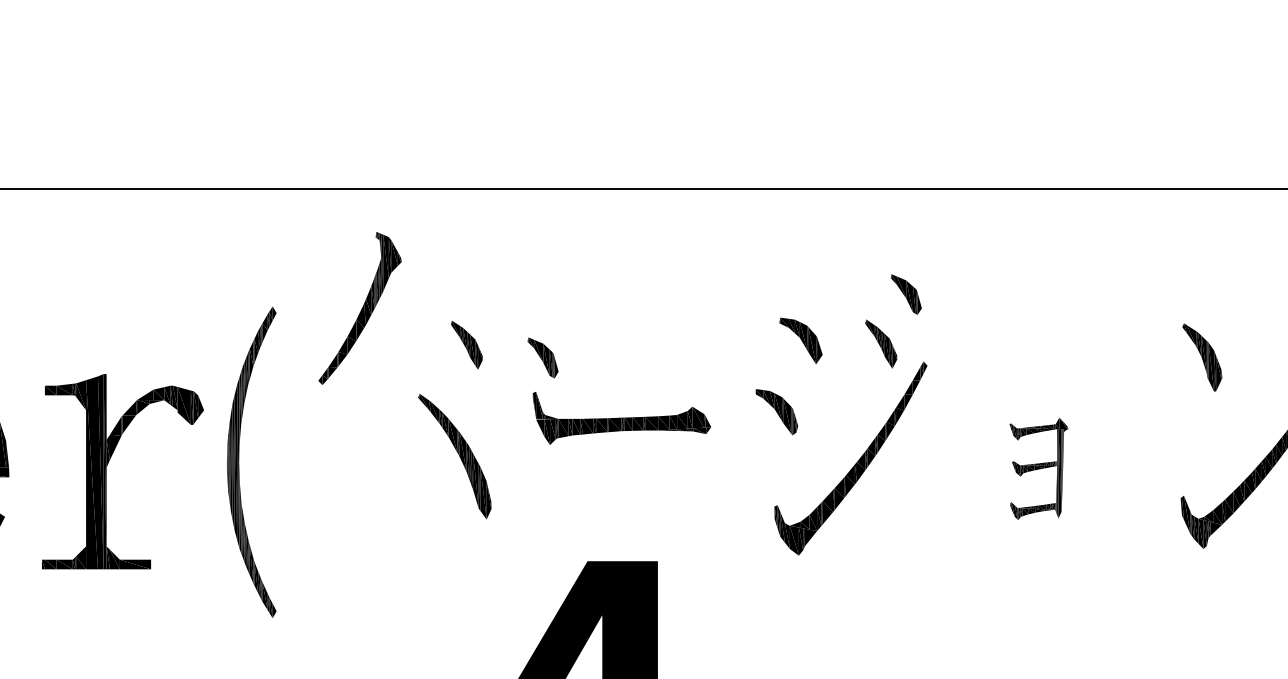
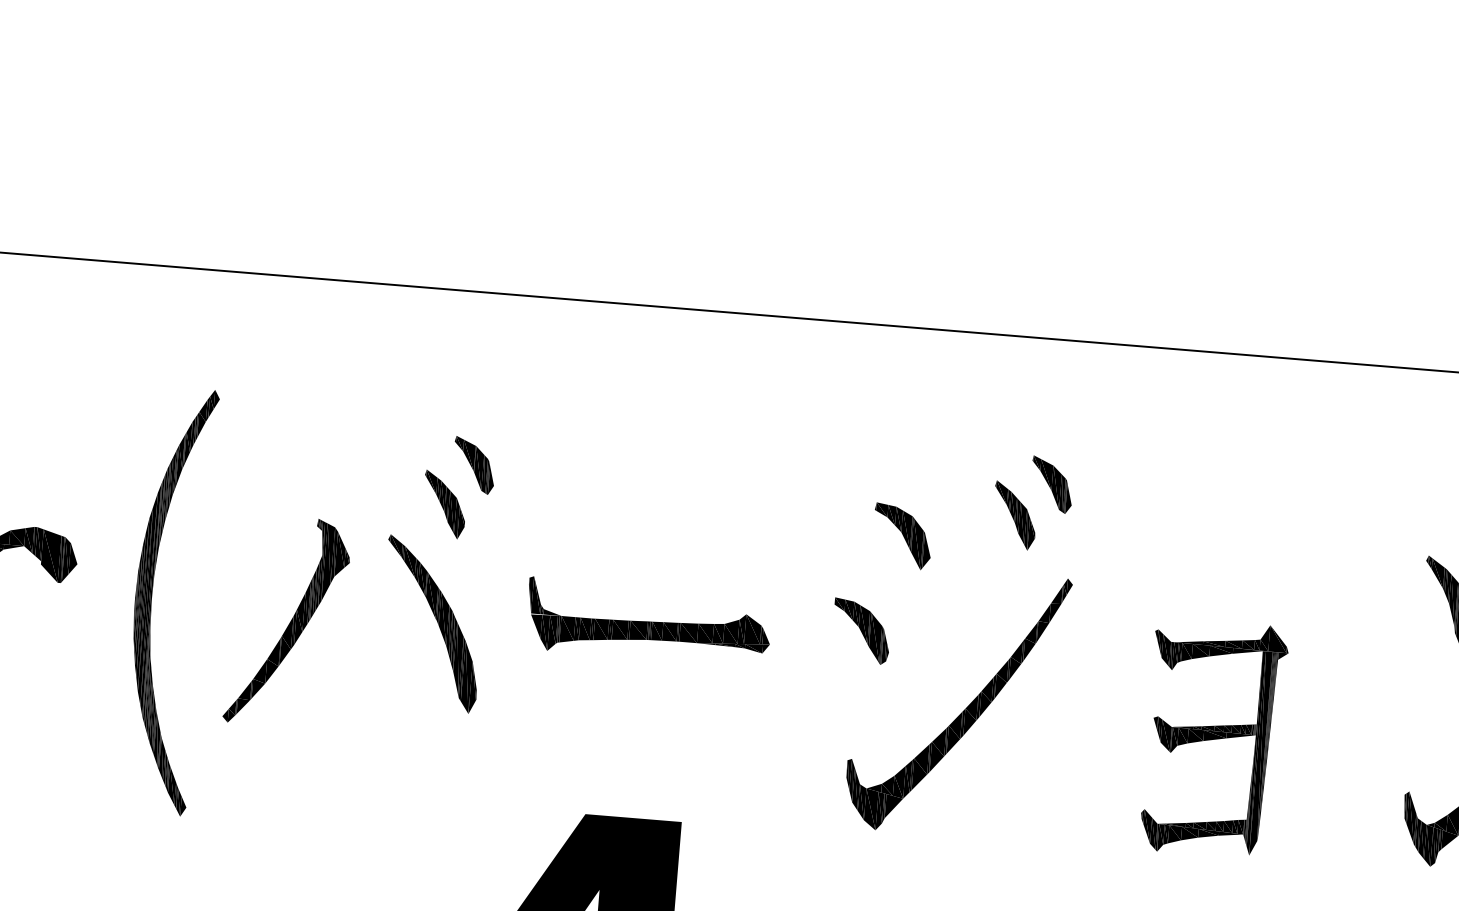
part: (359, 308) -> (286, 621), moved
part: (881, 343) -> (1015, 514), moved
part: (542, 357) -> (473, 464), moved
part: (454, 456) -> (431, 624), moved
part: (239, 461) -> (152, 598), moved
part: (1038, 468) -> (1213, 737), size x1.67

